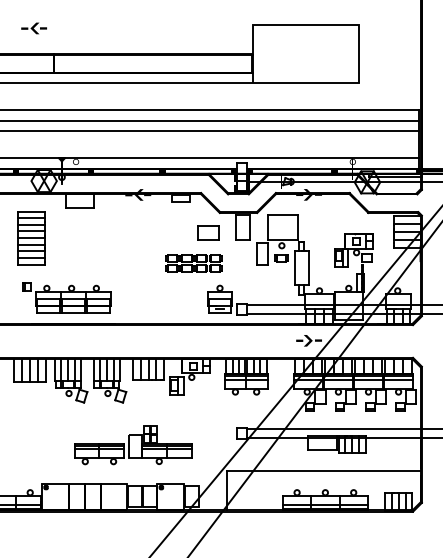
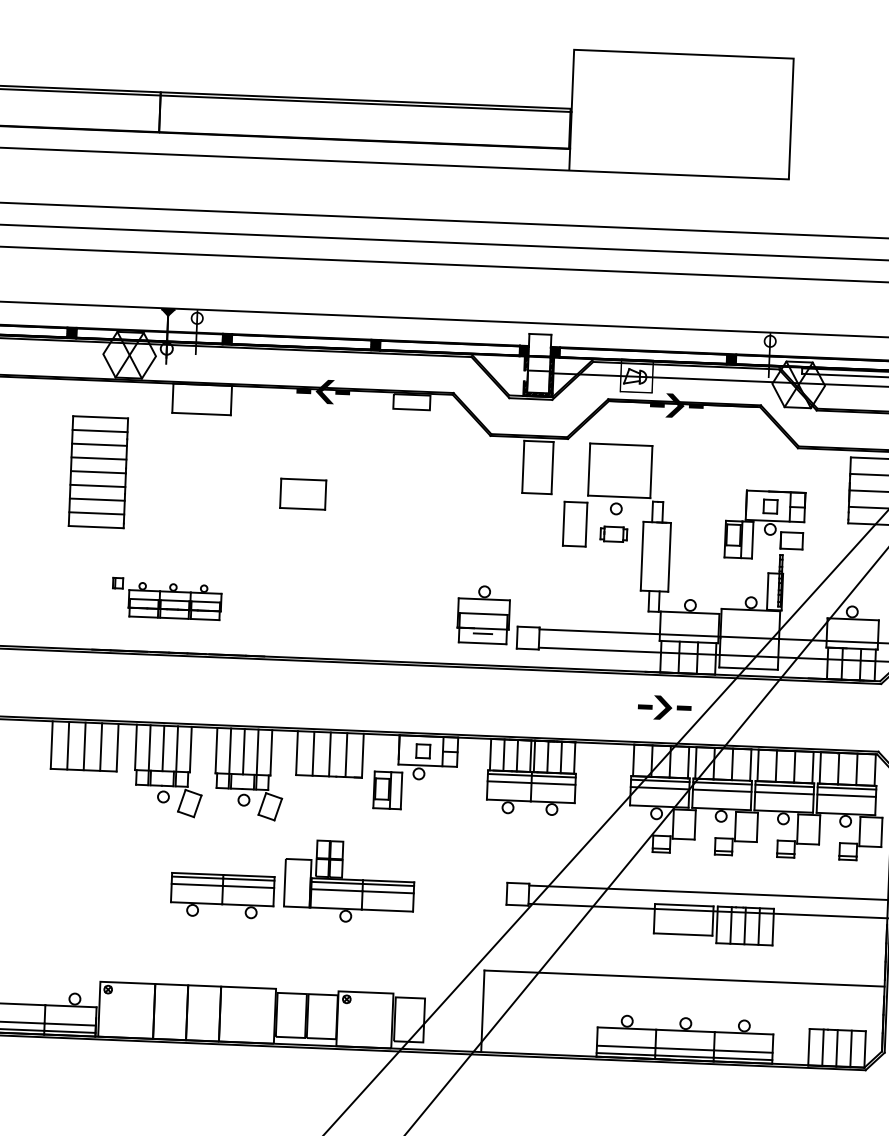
part: (33, 28) -> (120, 38), removed
part: (208, 232) -> (303, 493), moved
part: (193, 263) -> (431, 538), removed
part: (66, 297) -> (166, 598), size x0.6
part: (133, 445) -> (293, 880), moved

